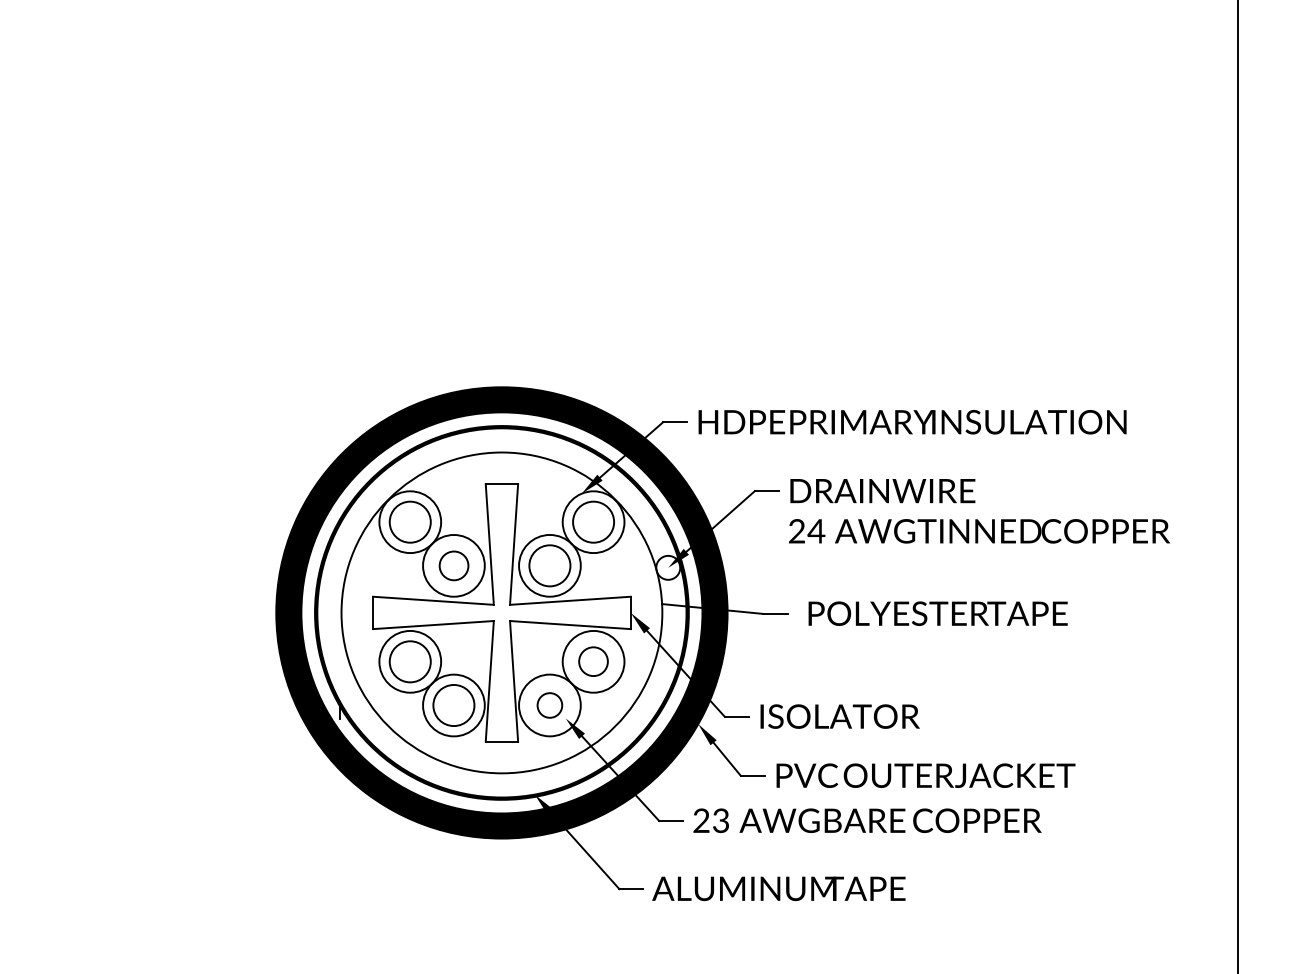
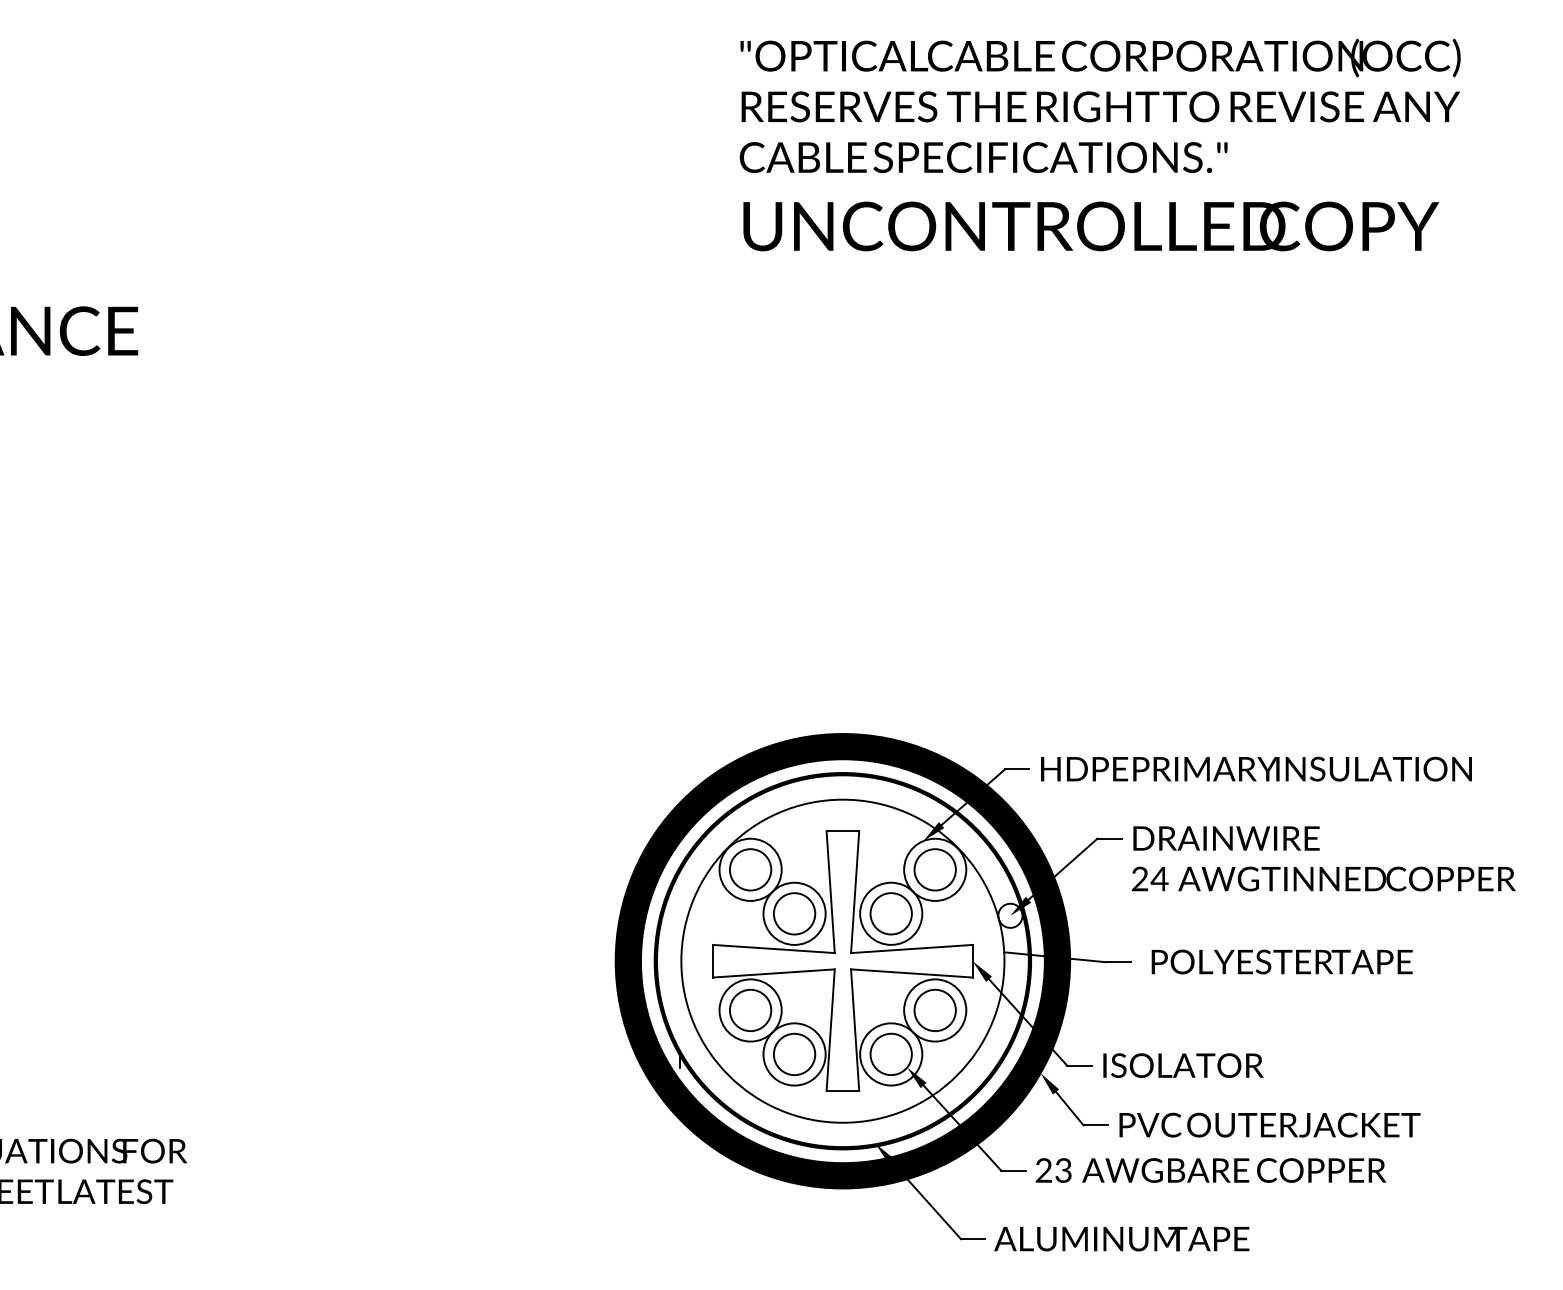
circle: (453, 565) -> (794, 913), size x1.43
circle: (592, 660) -> (934, 1009), size x1.43
circle: (549, 705) -> (890, 1054), size x1.67

